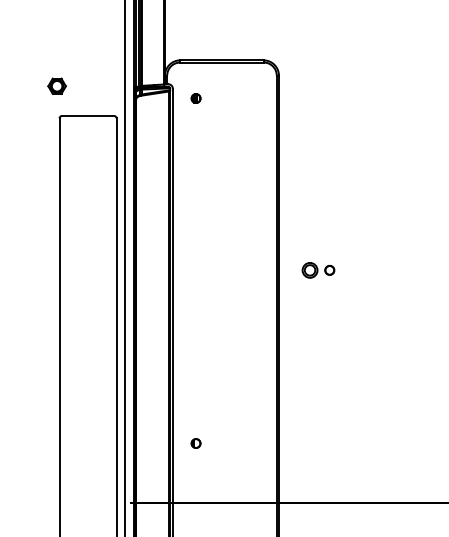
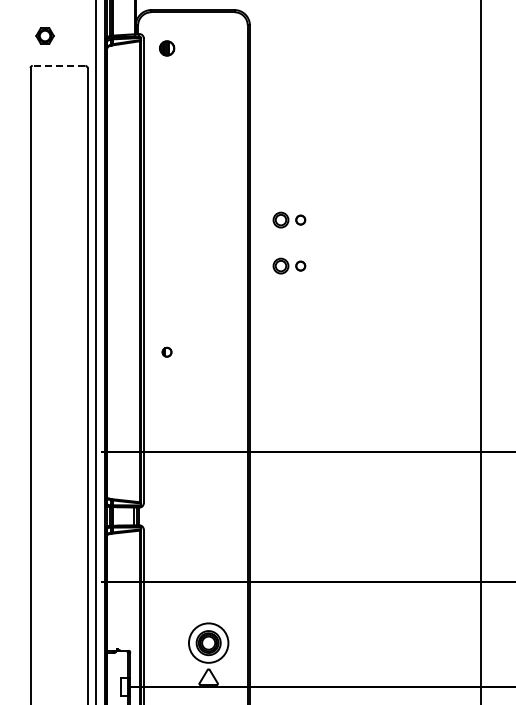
part: (56, 85) -> (44, 35), moved
part: (195, 97) -> (166, 47), size x1.6
line: (87, 115) -> (58, 65), solid -> dashed
part: (318, 315) -> (289, 265), added
part: (195, 442) -> (166, 351), moved

